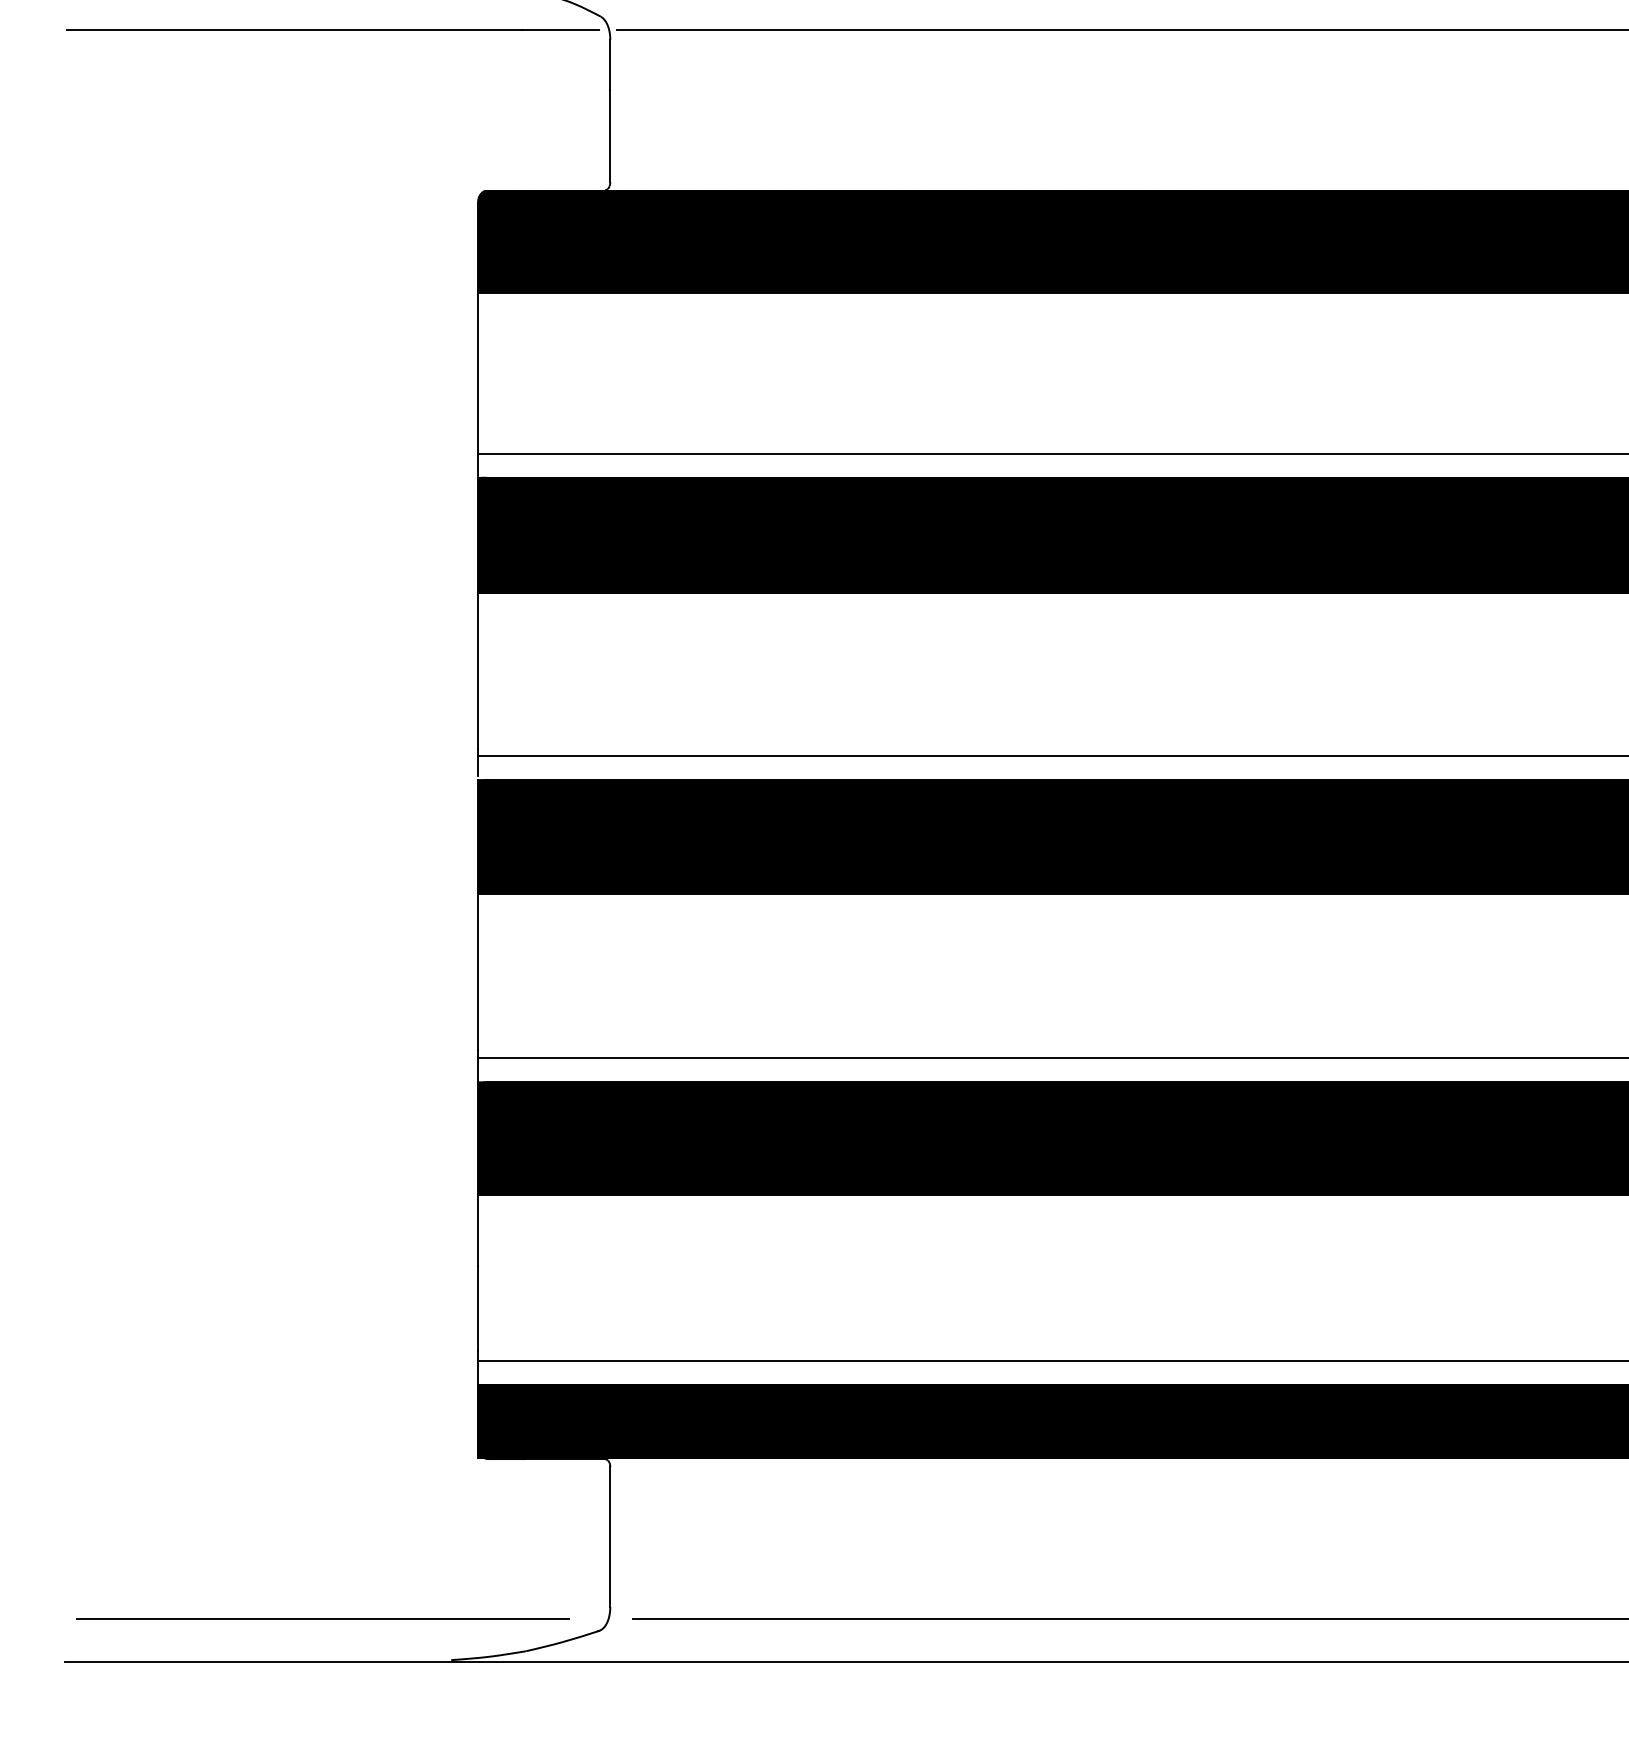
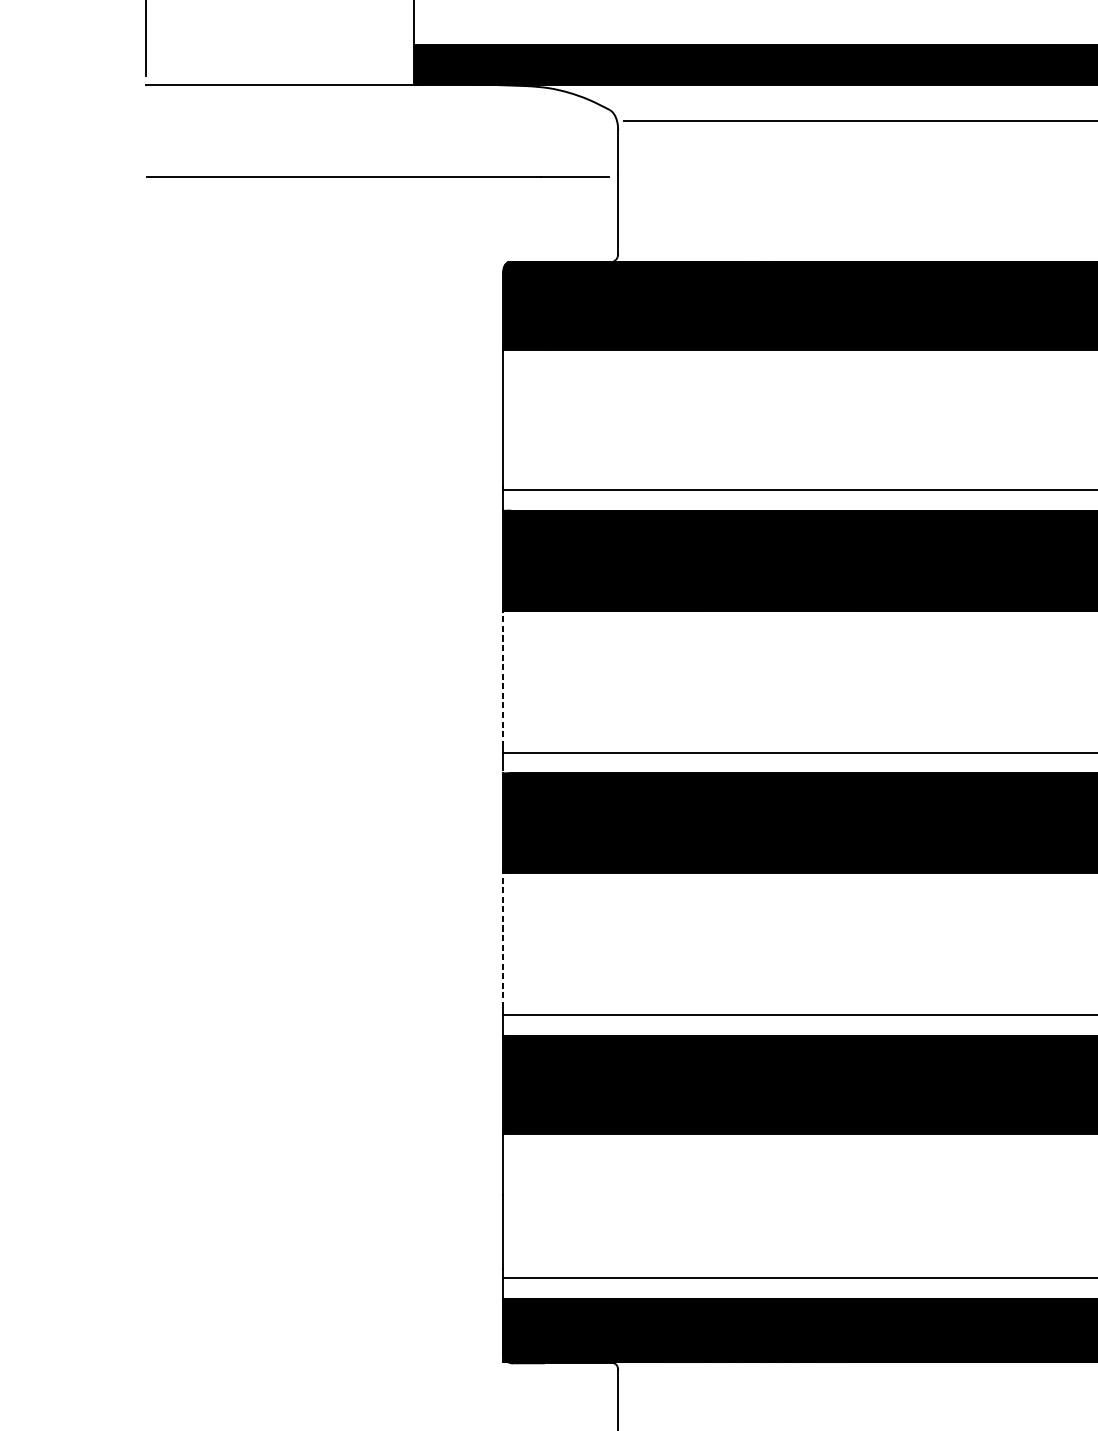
line: (332, 29) -> (376, 176), moved
line: (478, 671) -> (503, 679), solid -> dashed
line: (478, 970) -> (503, 938), solid -> dashed

